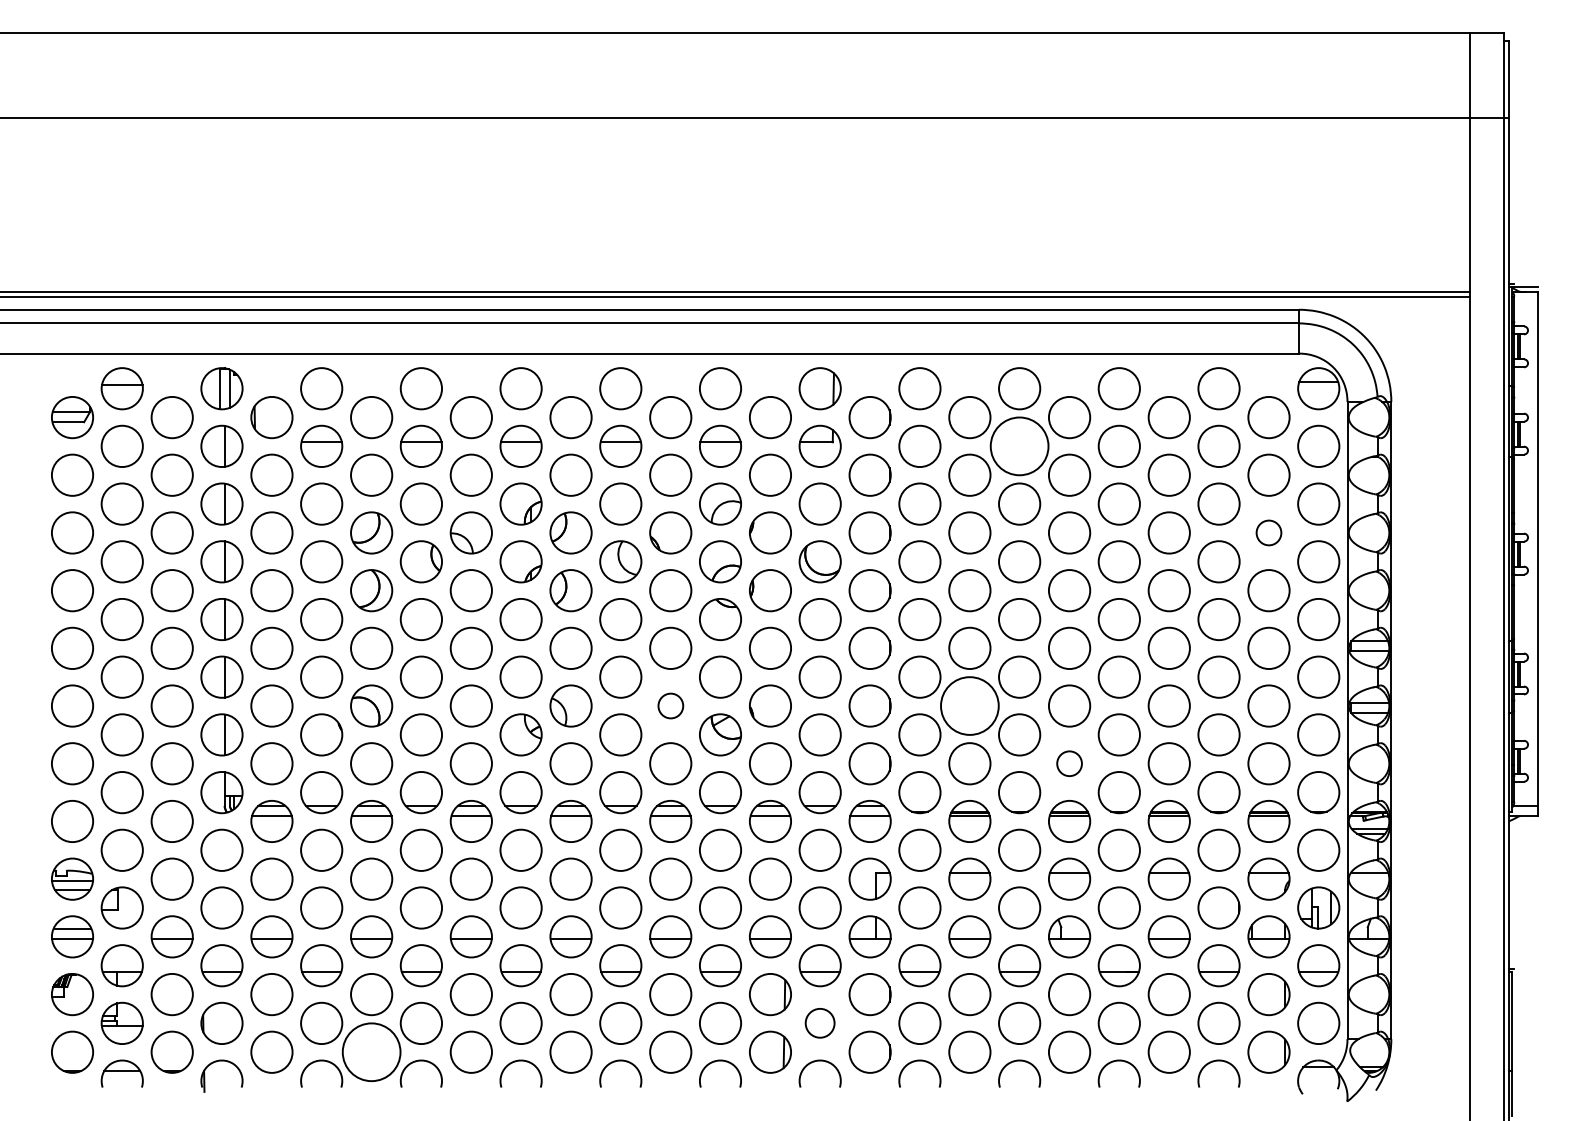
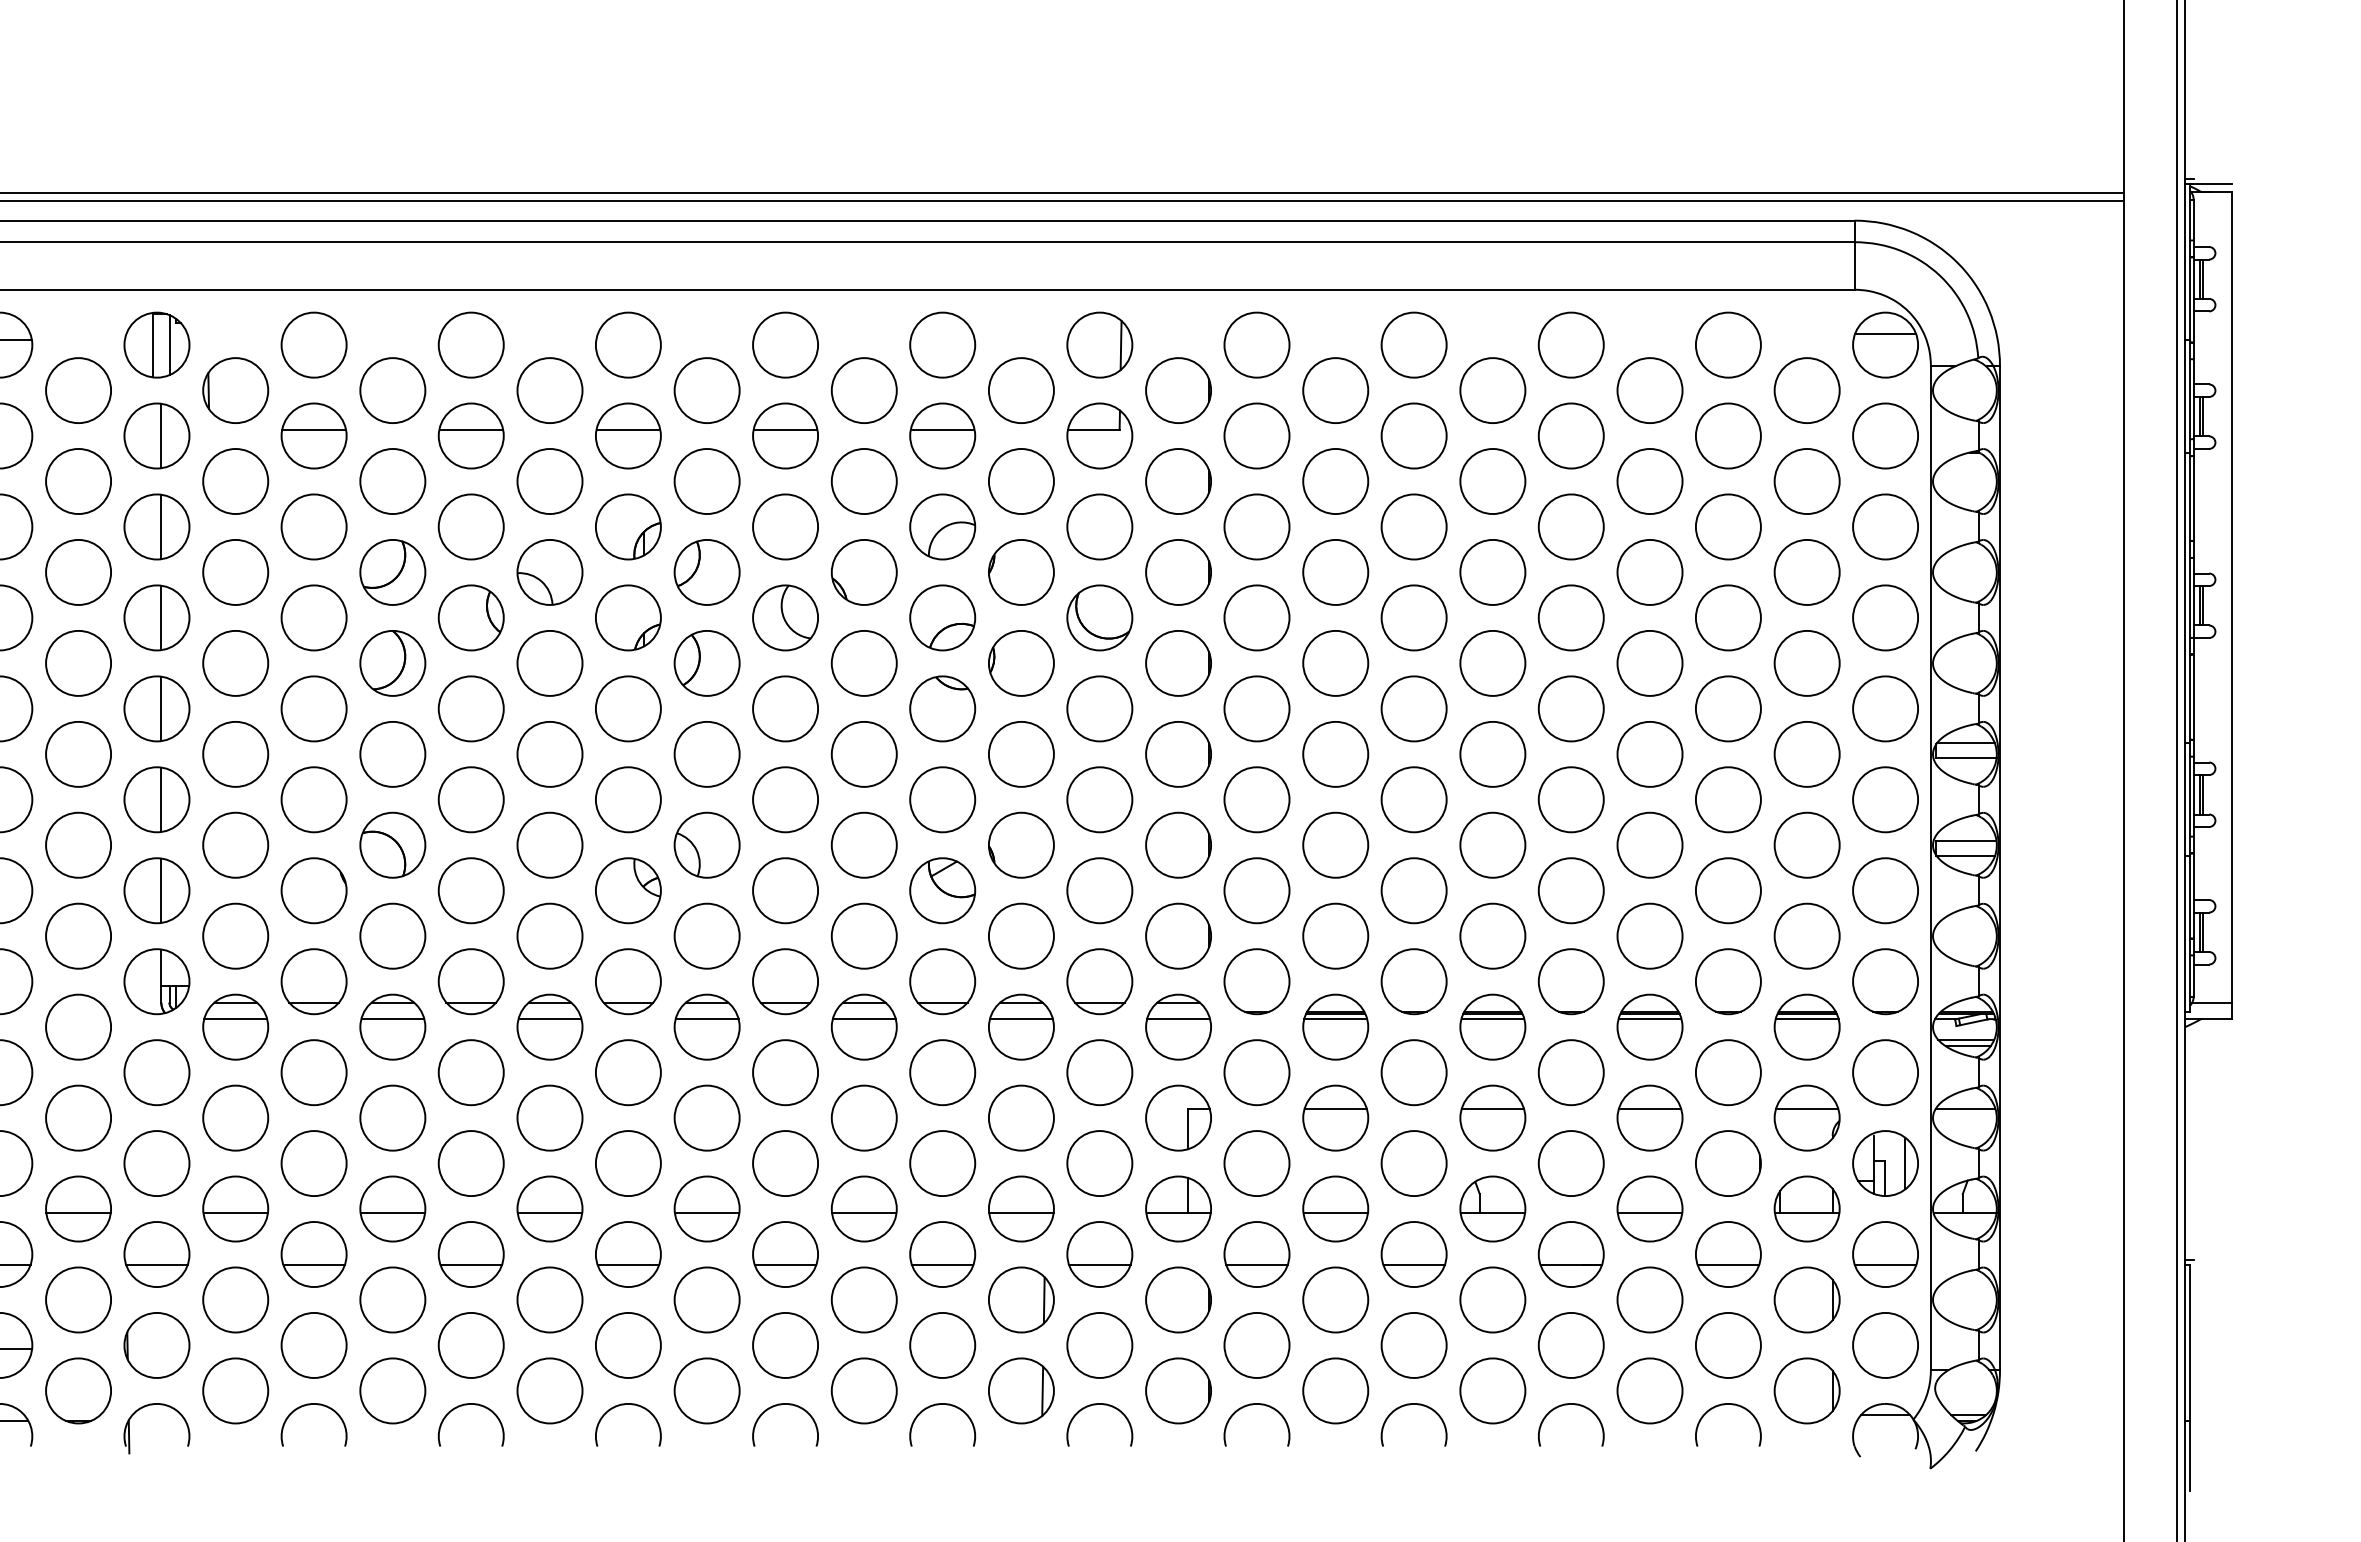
circle: (1019, 446) -> (1413, 436), size x0.71
circle: (1268, 532) -> (1806, 571), size x1.67
circle: (670, 705) -> (863, 844), size x1.67
circle: (969, 705) -> (1335, 844), size x0.71
circle: (1069, 763) -> (1492, 935), size x1.67
circle: (819, 1022) -> (1098, 1344), size x1.43
circle: (371, 1051) -> (392, 1389), size x0.71

